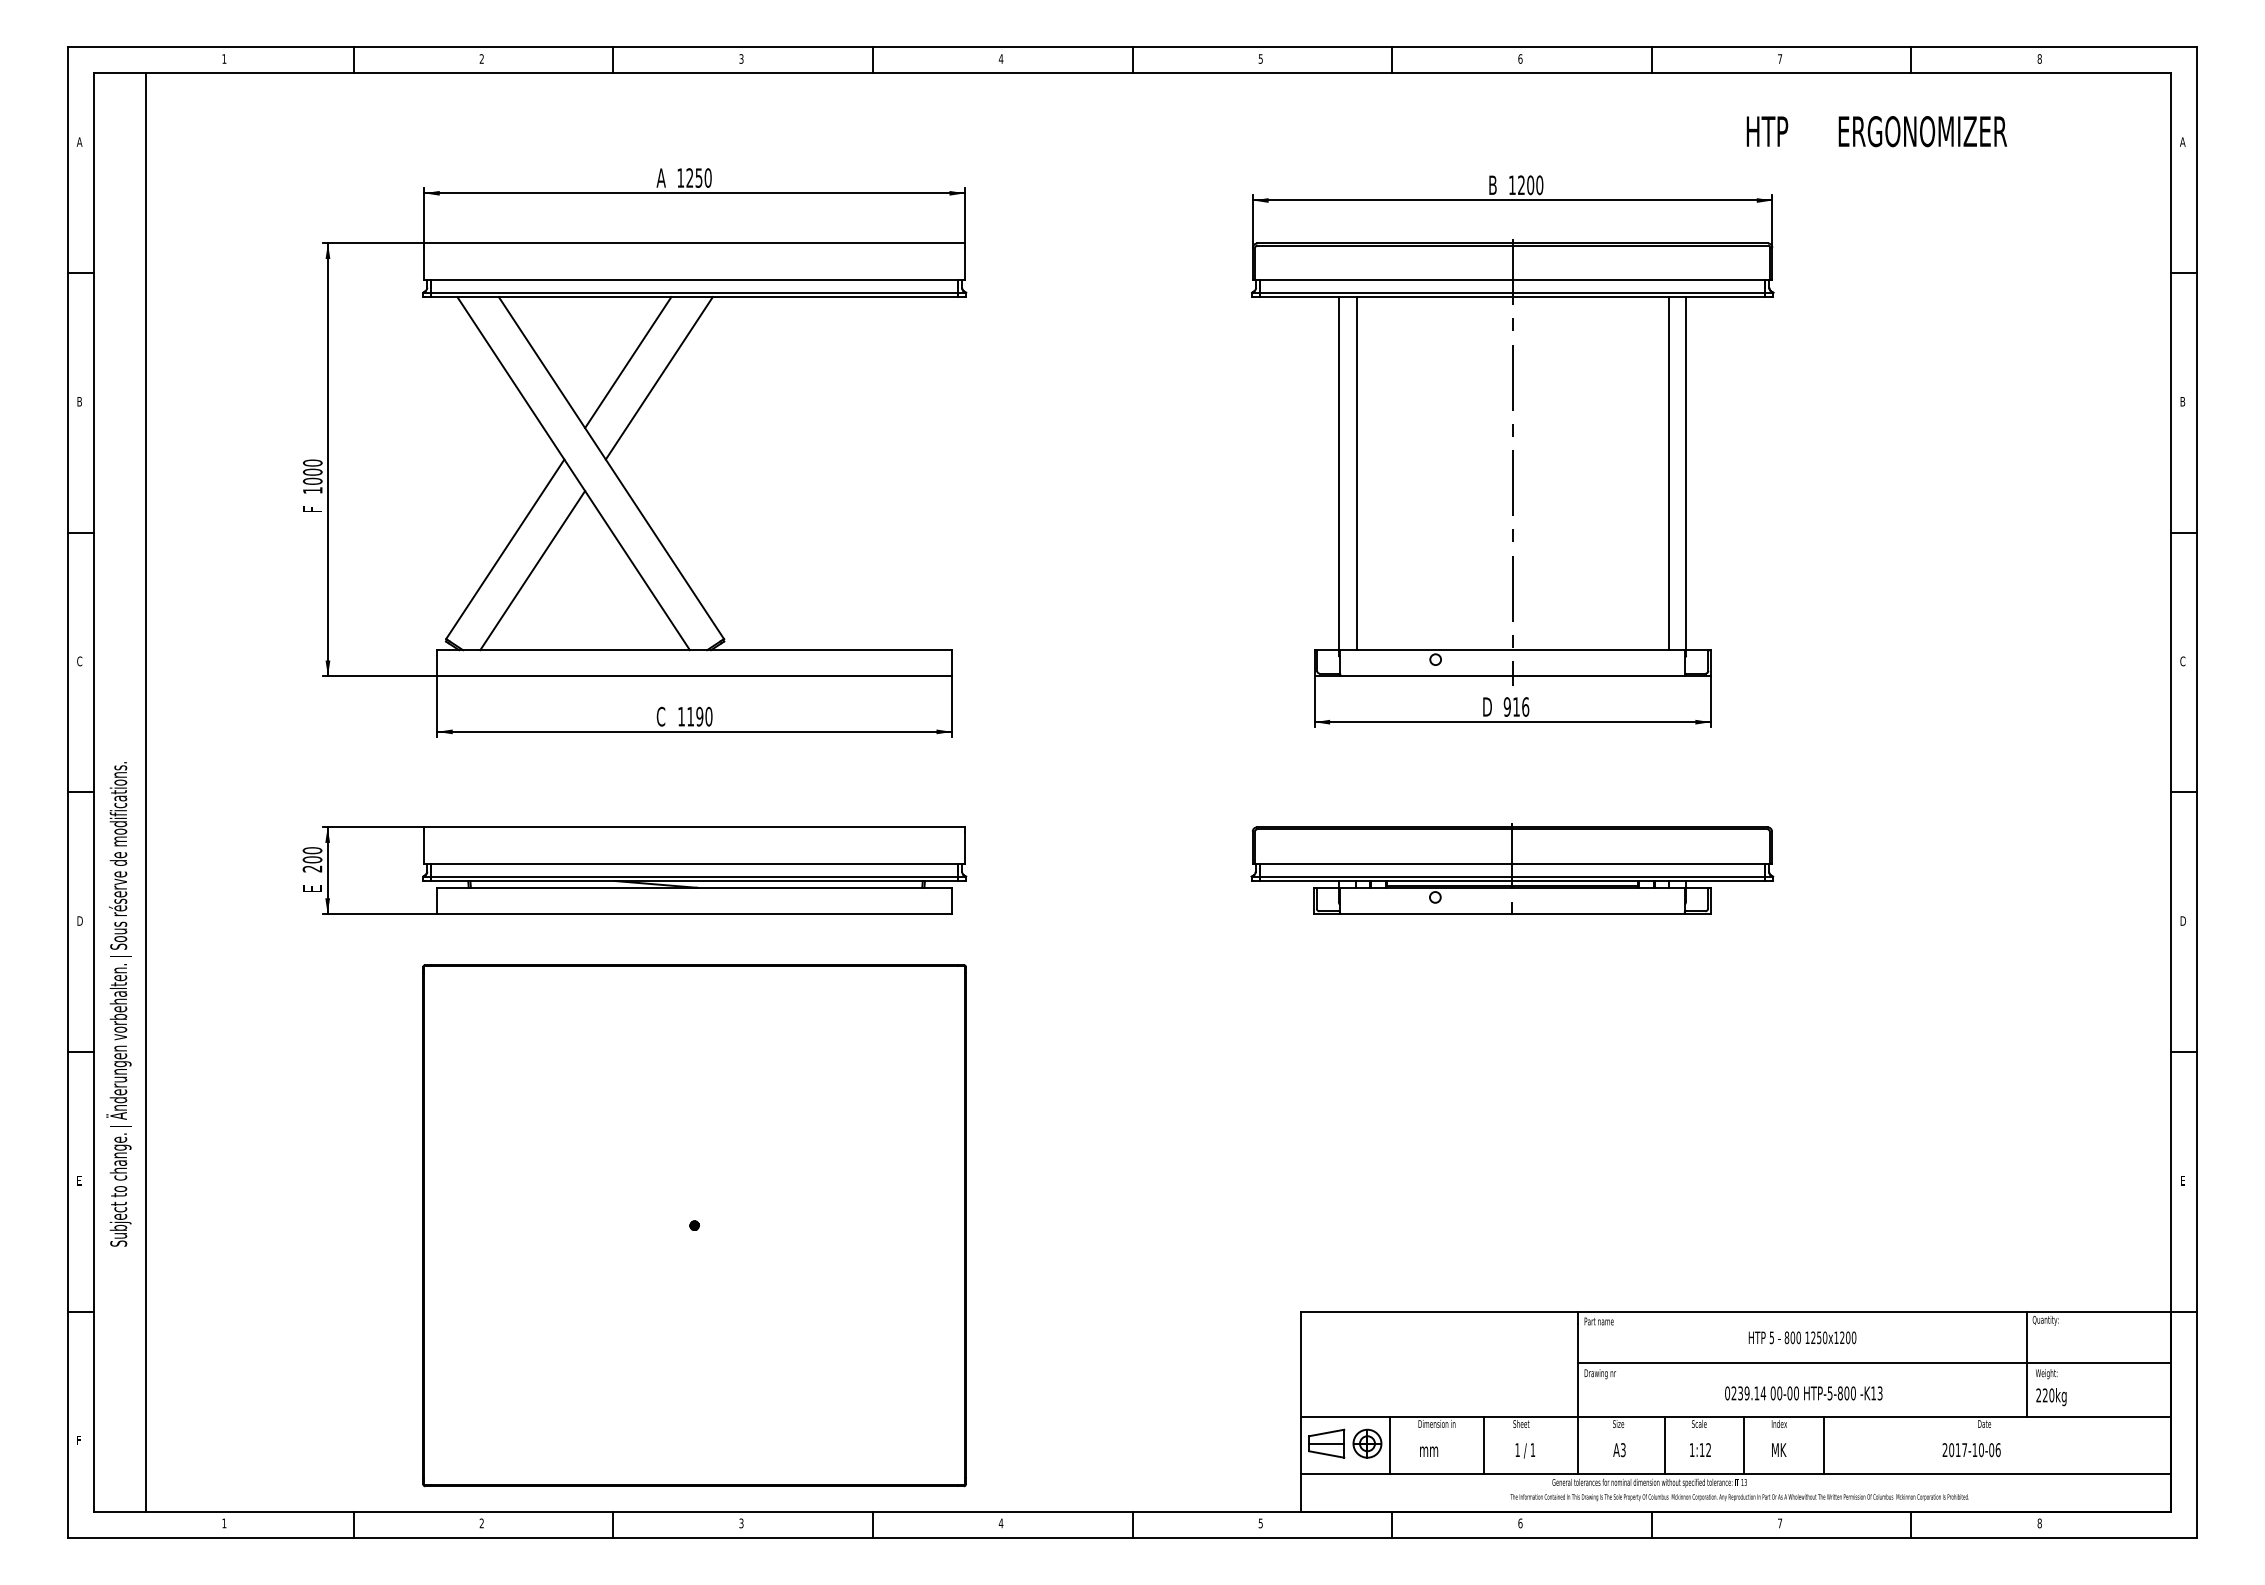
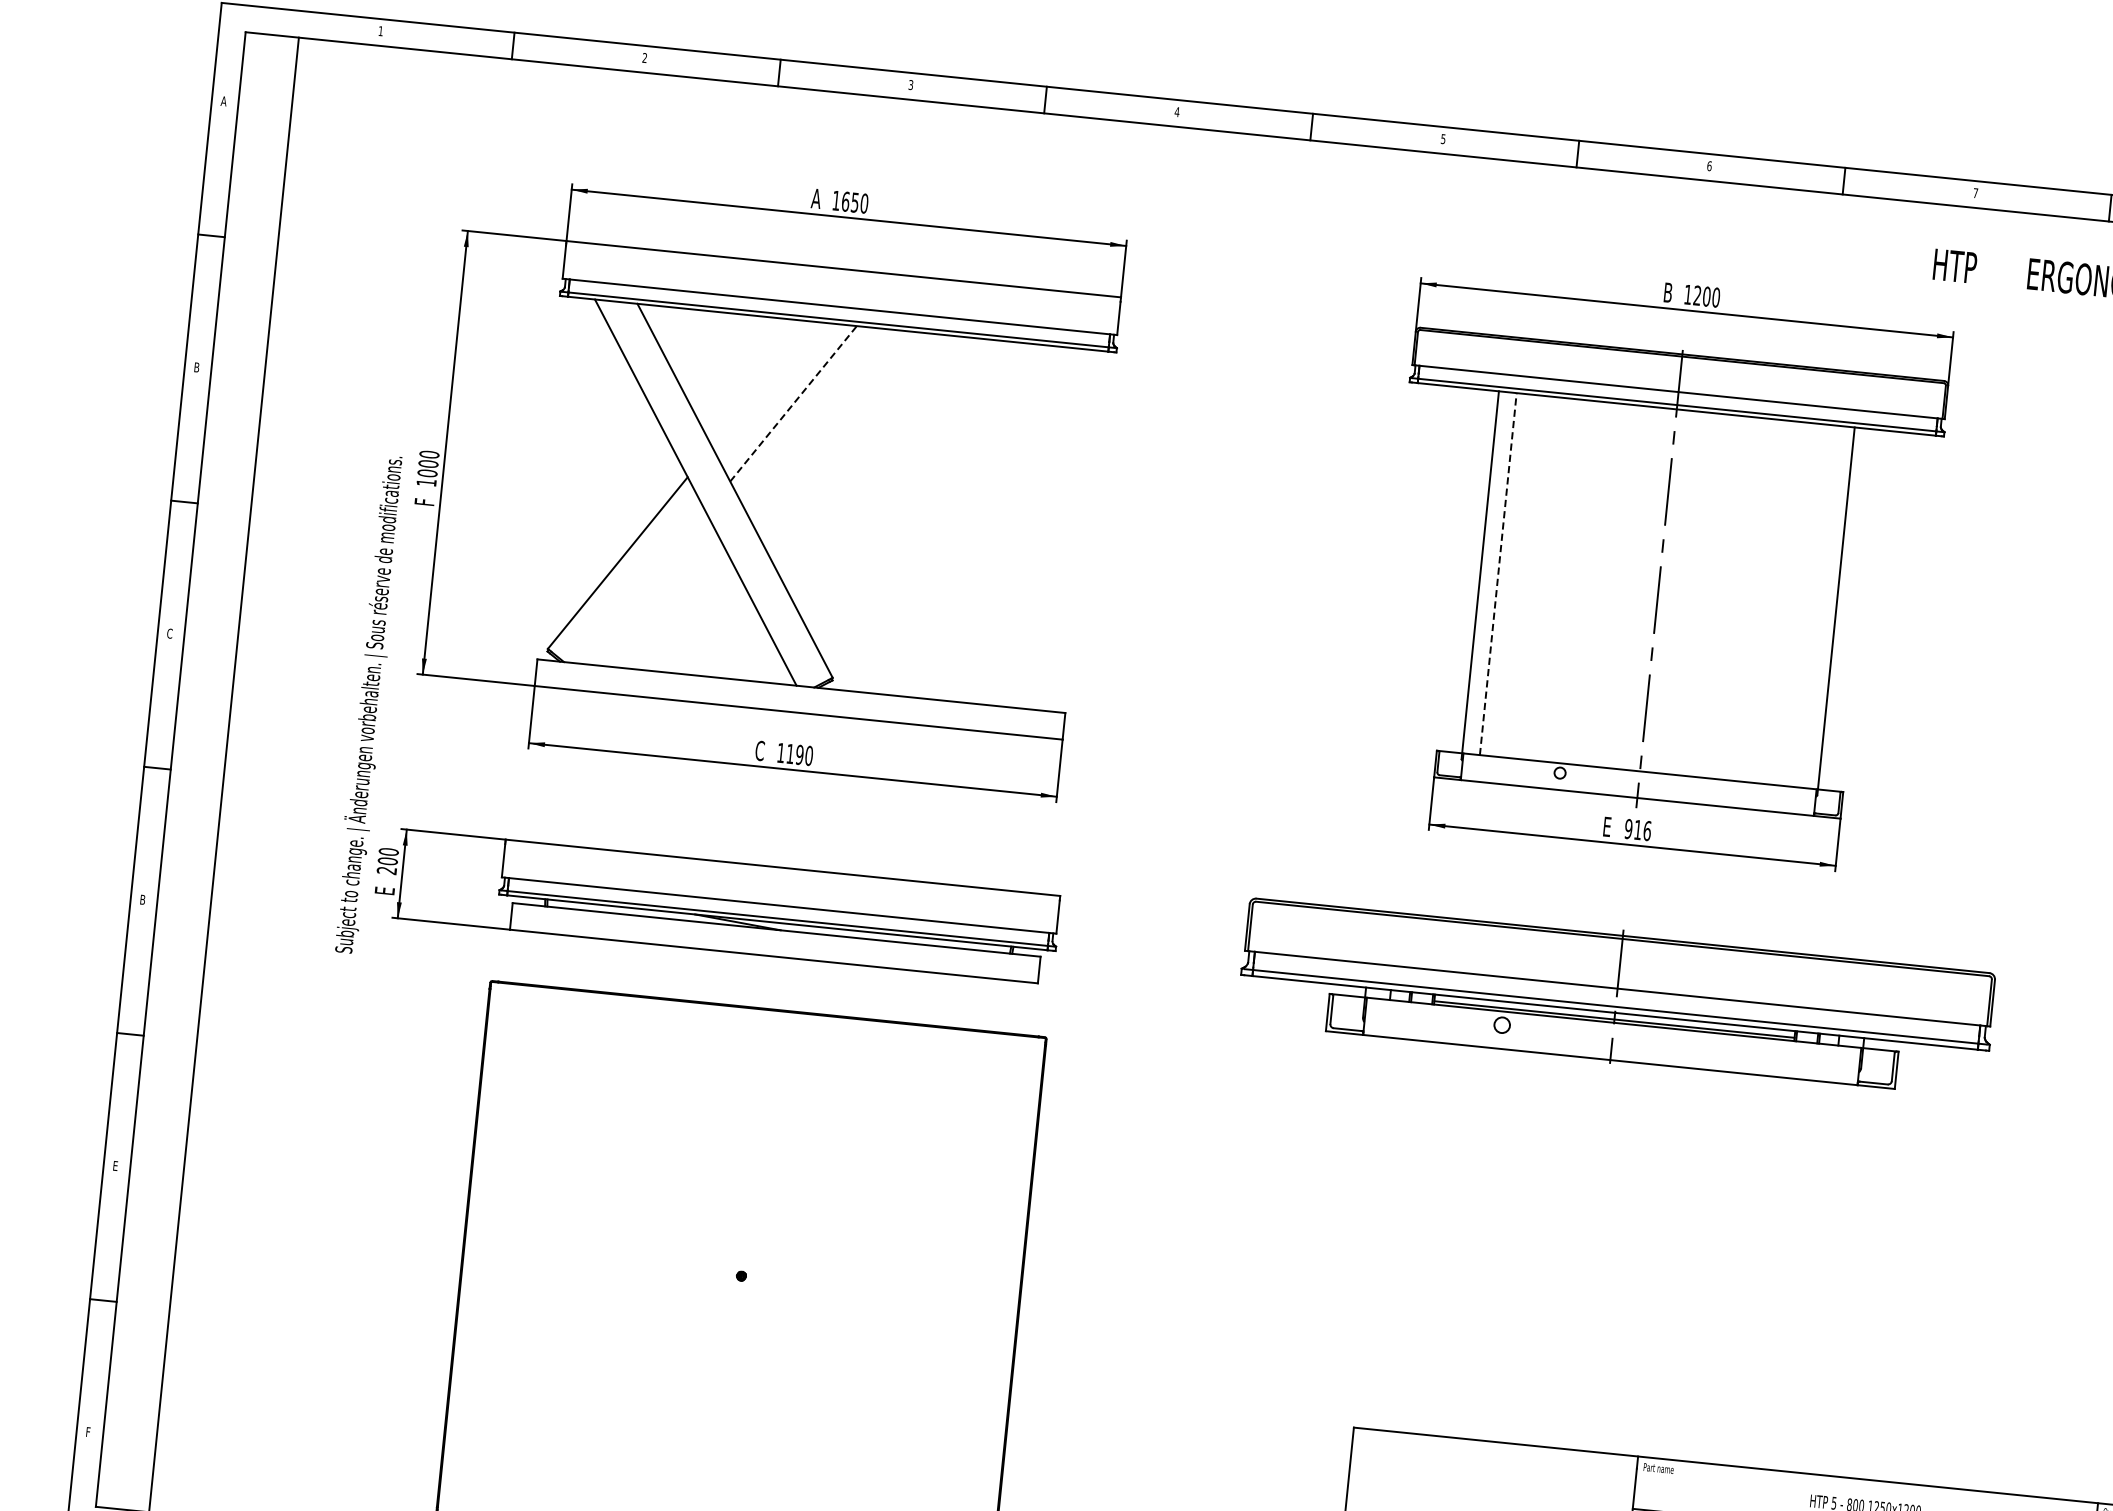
text: (689, 177) -> (845, 201), 1250 -> 1650
line: (628, 362) -> (763, 384), removed
line: (659, 377) -> (793, 403), solid -> dashed
line: (1356, 473) -> (1498, 574), solid -> dashed
line: (1668, 473) -> (1818, 606), removed
line: (532, 570) -> (643, 587), removed
text: (1487, 706) -> (1608, 826), D -> E
part: (1512, 868) -> (1617, 995), size x1.4
text: (80, 920) -> (143, 899), D -> B
text: (118, 1004) -> (368, 704), moved

